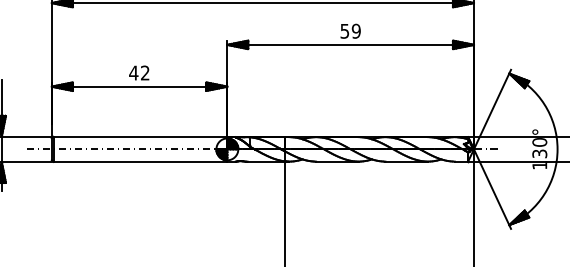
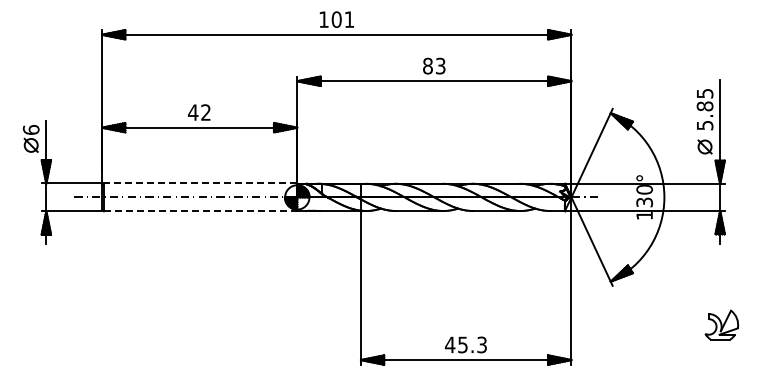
text: (350, 30) -> (434, 65), 59 -> 83
line: (140, 136) -> (200, 183), solid -> dashed
line: (140, 162) -> (200, 211), solid -> dashed

